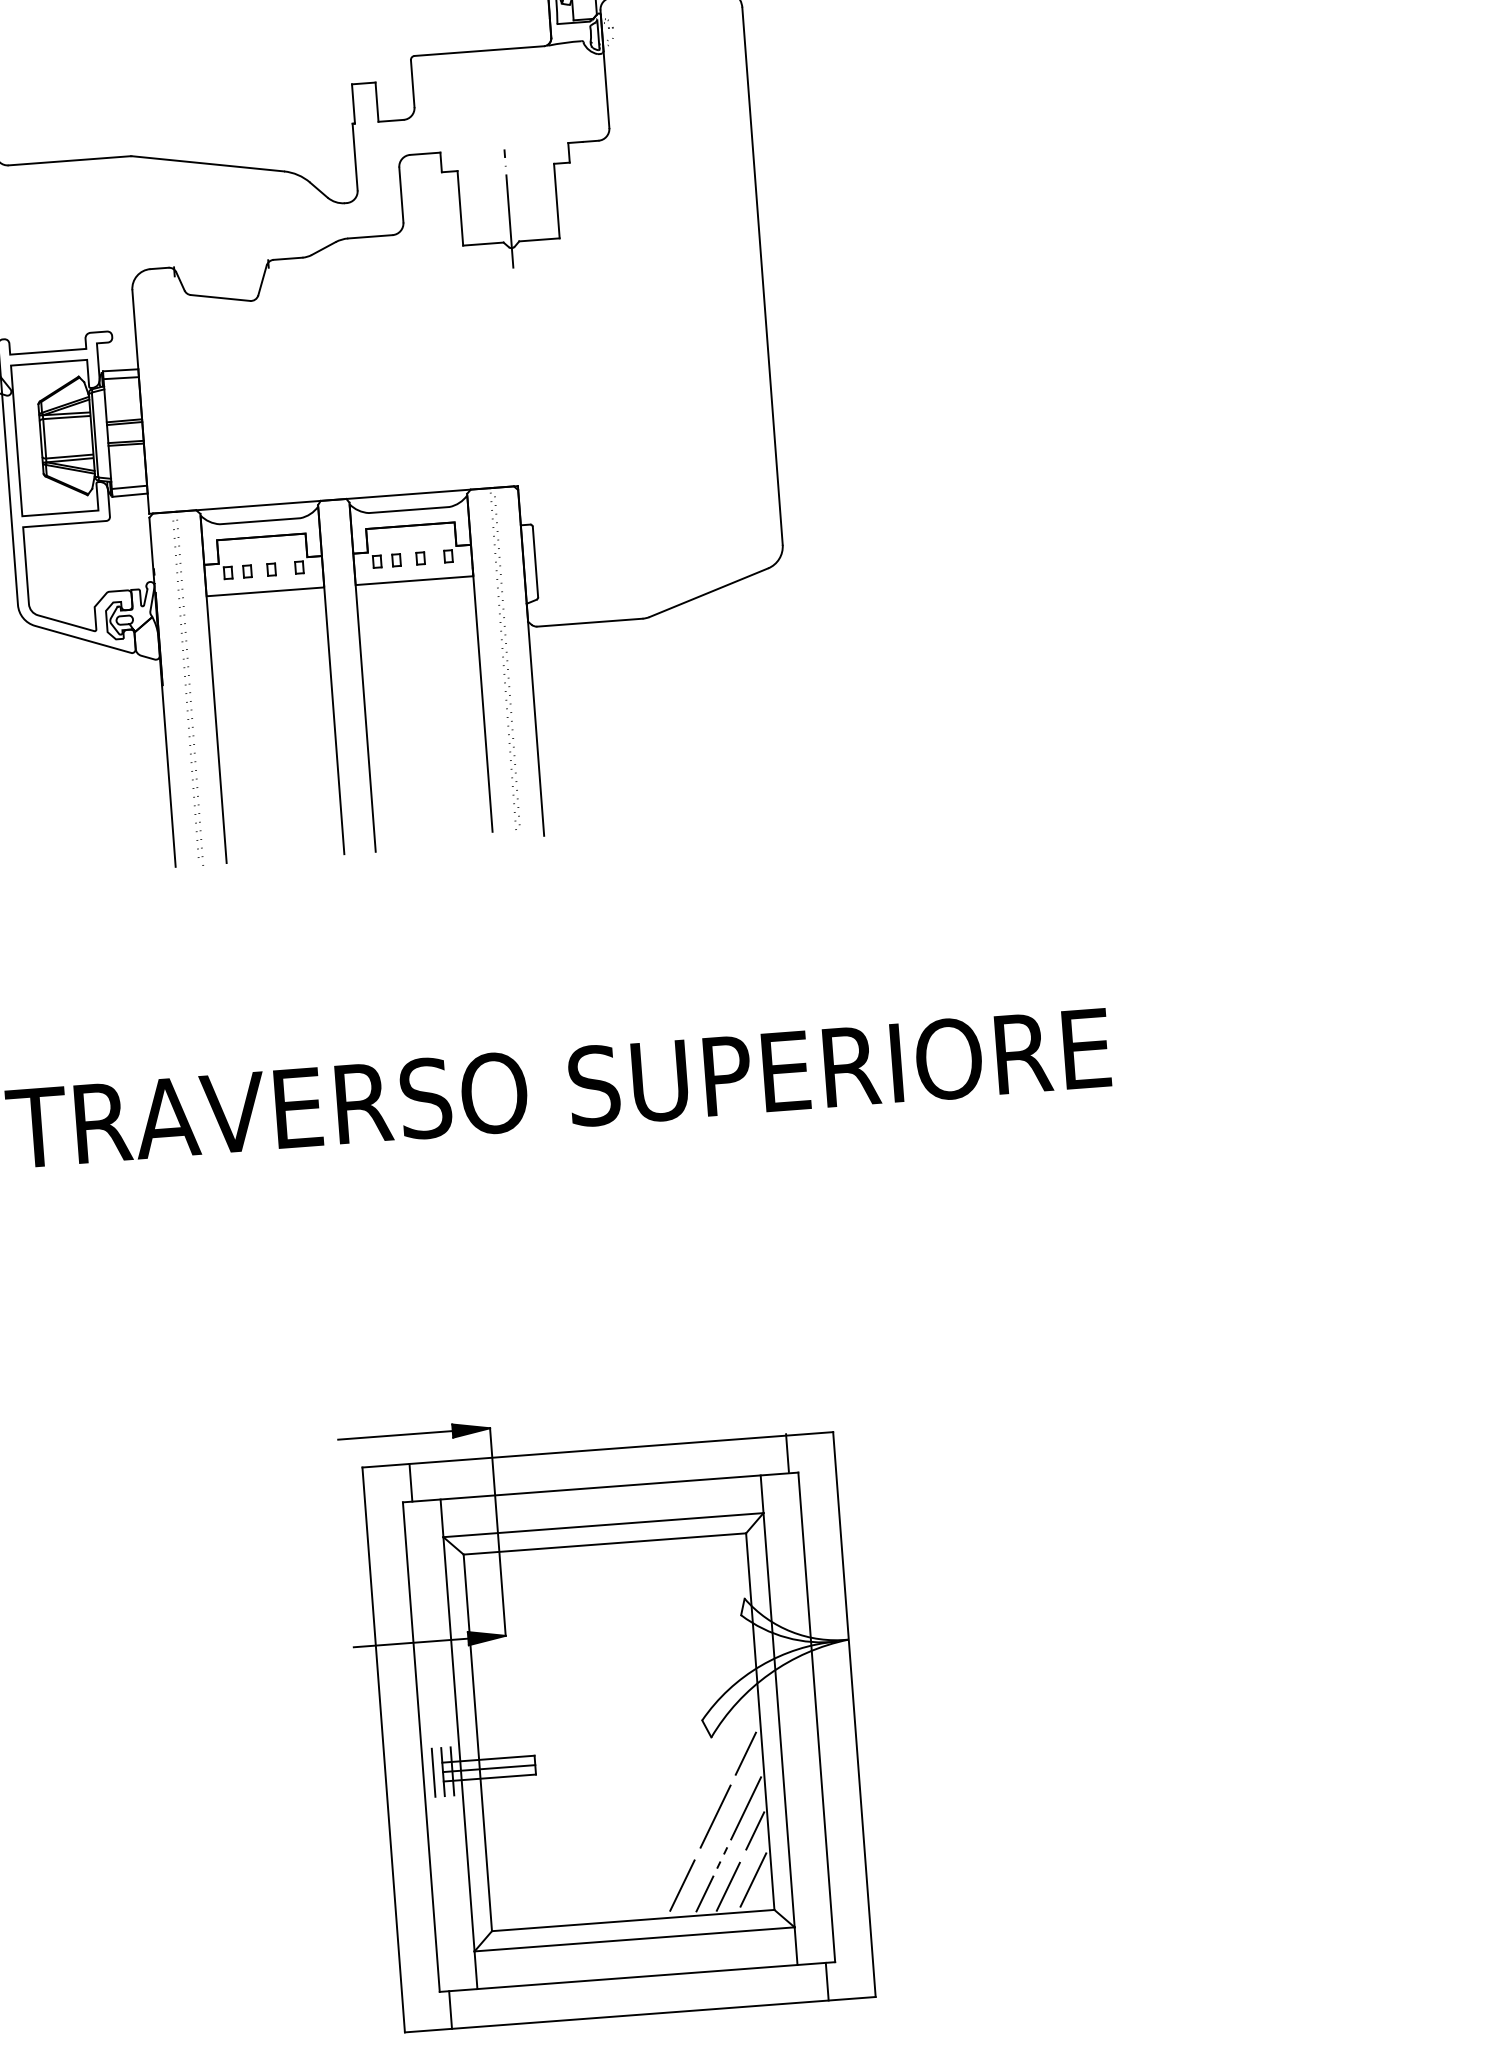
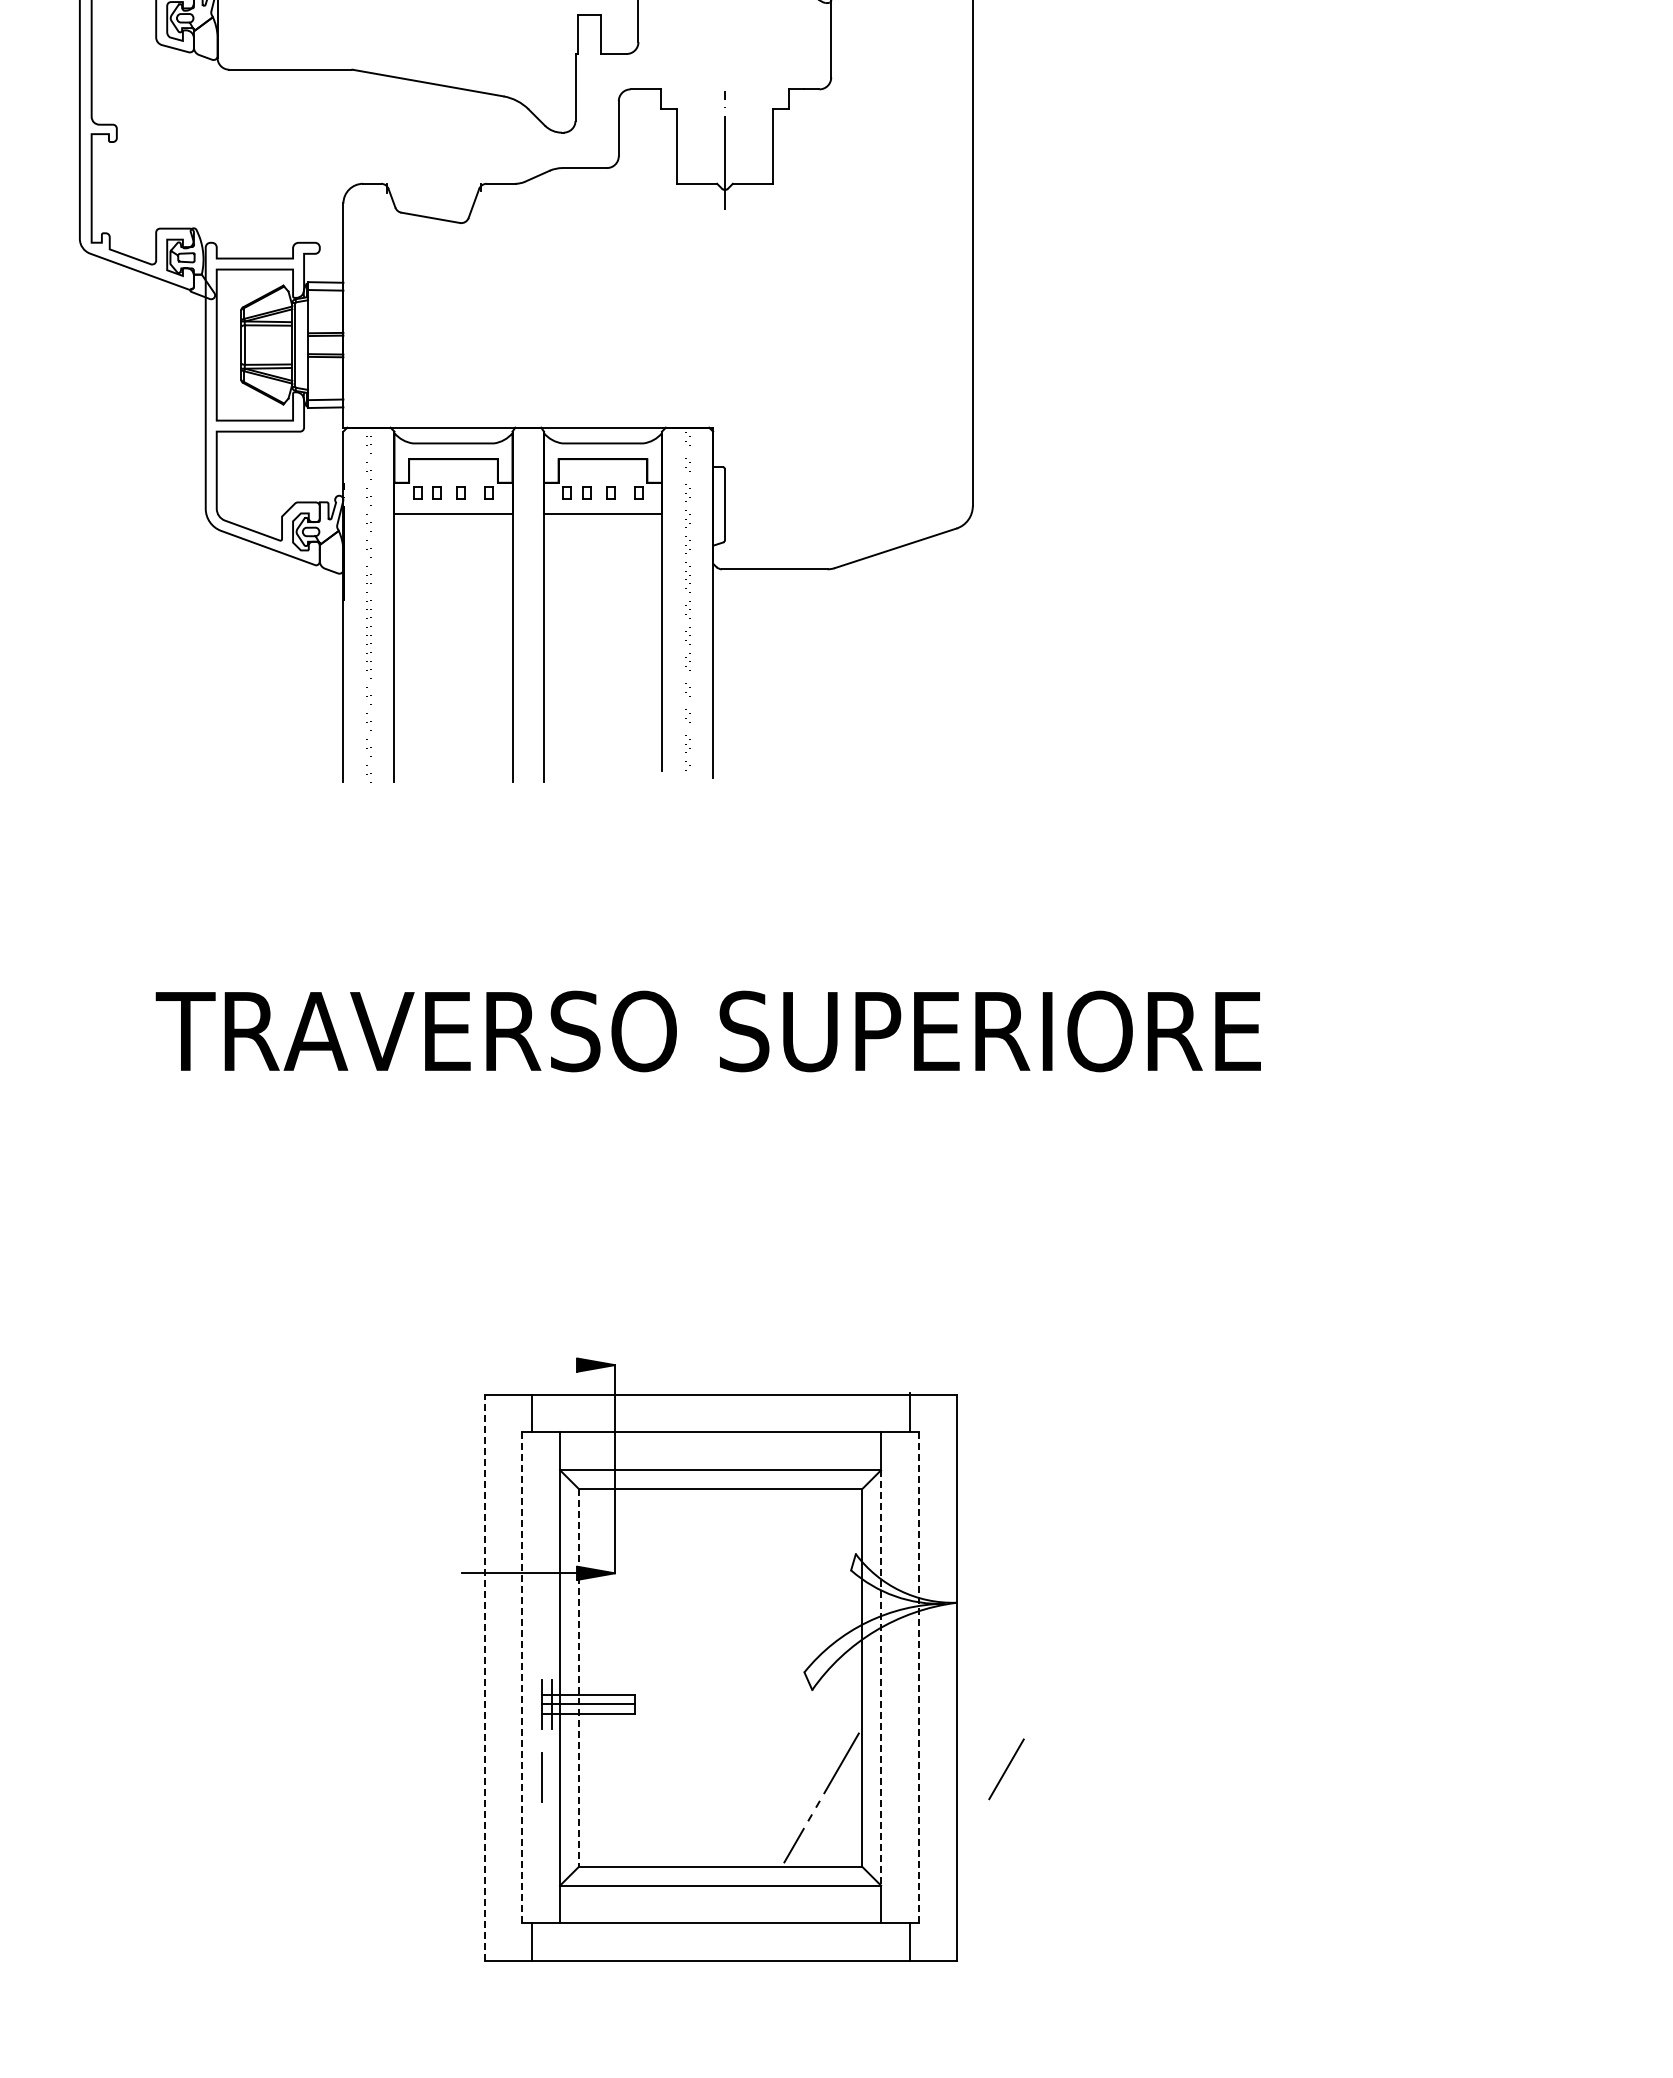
line: (395, 1435) -> (519, 1365), removed
line: (816, 1717) -> (918, 1678), solid -> dashed
line: (779, 1719) -> (881, 1677), solid -> dashed
line: (477, 1742) -> (578, 1677), solid -> dashed
line: (421, 1746) -> (522, 1677), solid -> dashed
line: (383, 1749) -> (484, 1677), solid -> dashed
line: (745, 1753) -> (845, 1708), removed
line: (433, 1772) -> (541, 1777), moved
line: (715, 1816) -> (1006, 1769), moved
line: (754, 1830) -> (848, 1786), removed
line: (753, 1879) -> (843, 1834), removed
line: (681, 1885) -> (771, 1835), removed
line: (727, 1887) -> (817, 1840), removed

